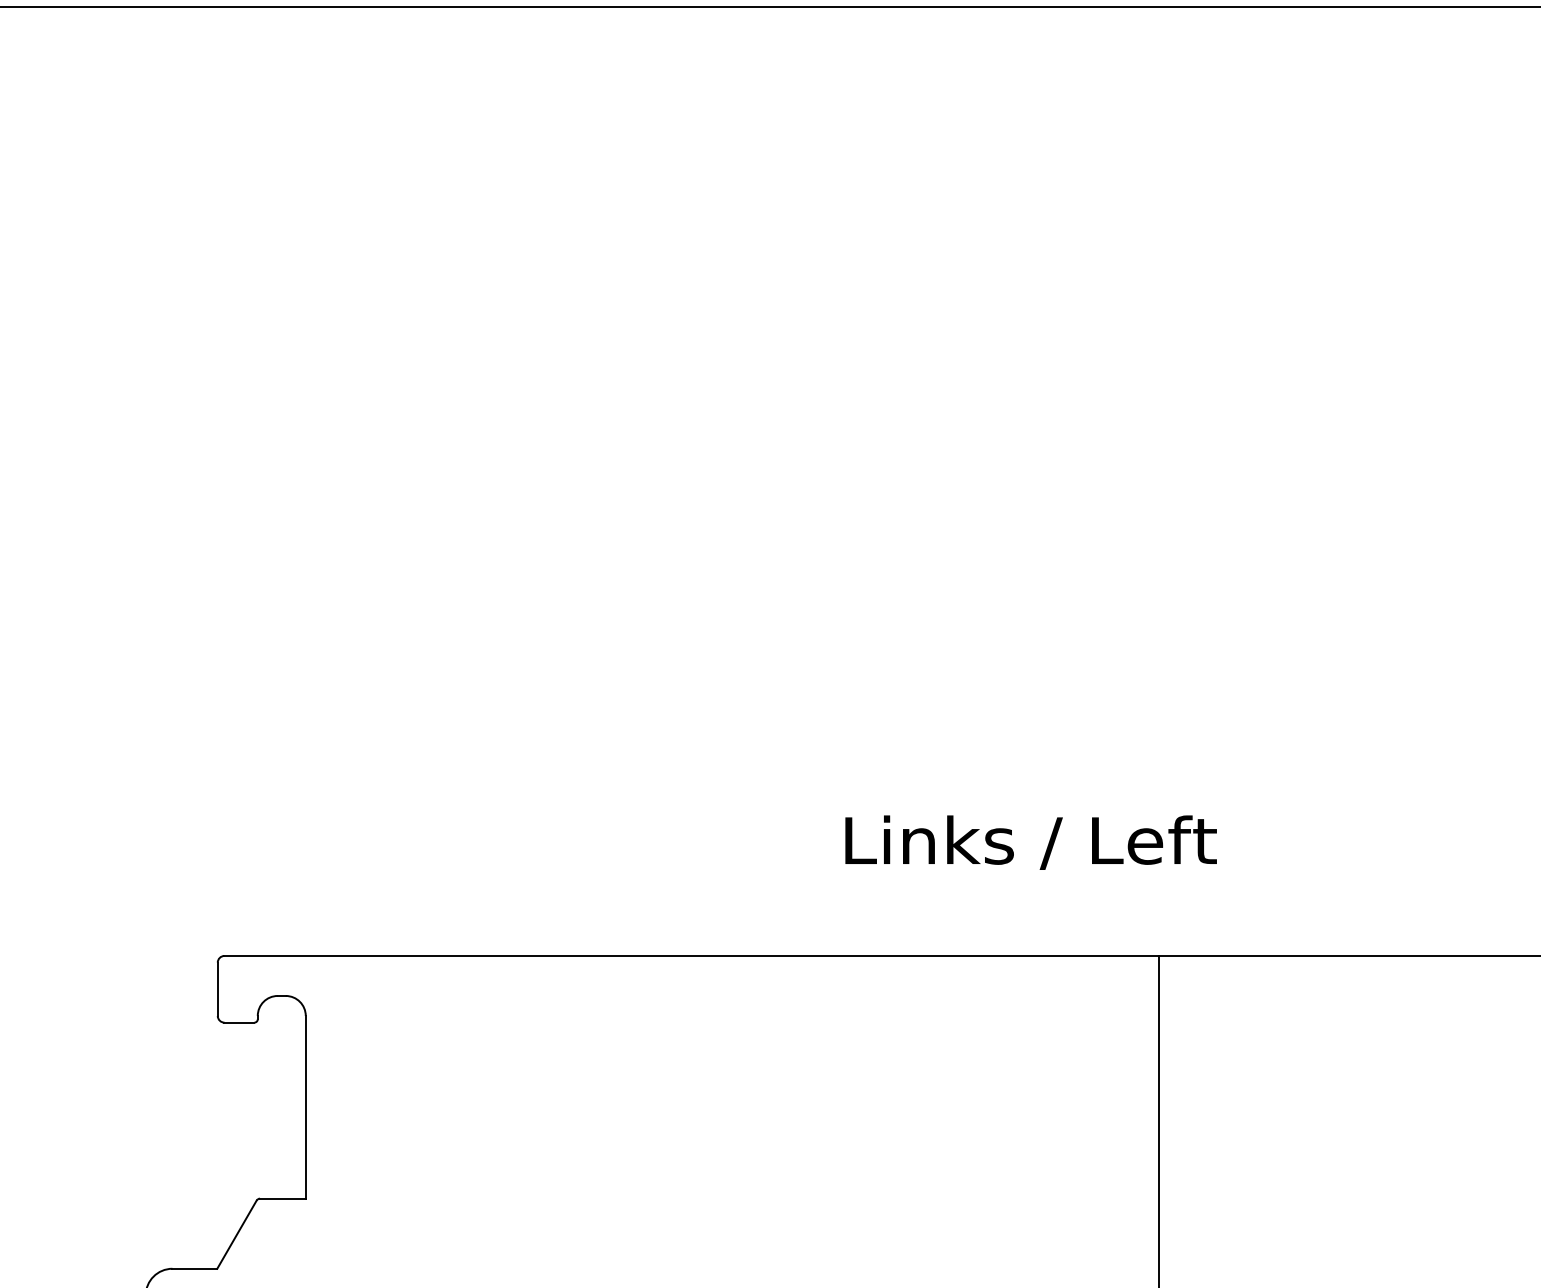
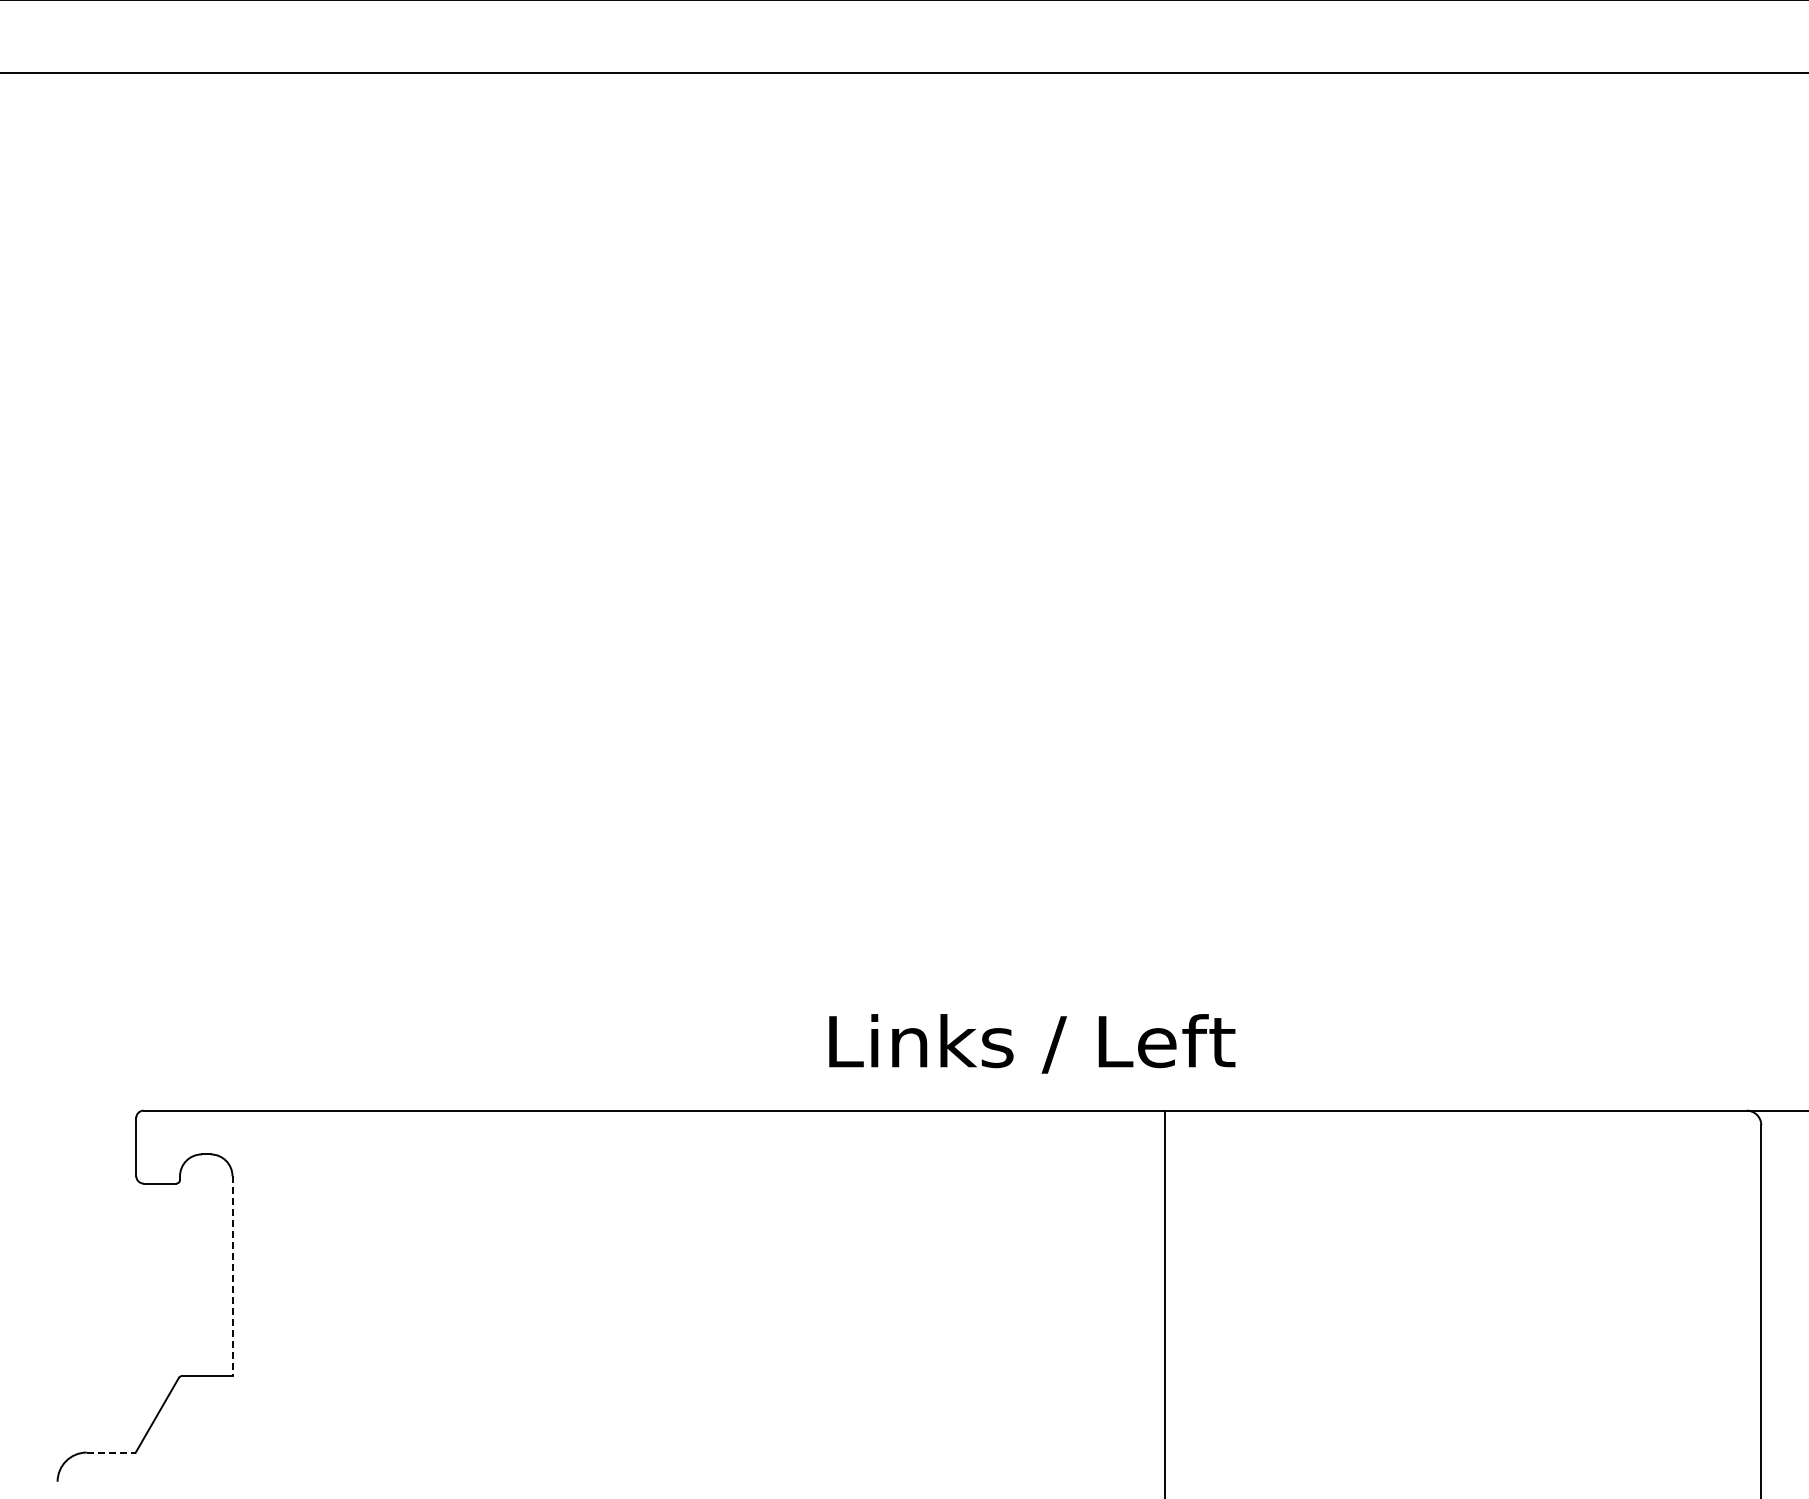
text: (1031, 842) -> (1032, 1043), moved
line: (305, 1107) -> (232, 1276), solid -> dashed
line: (195, 1268) -> (111, 1452), solid -> dashed

